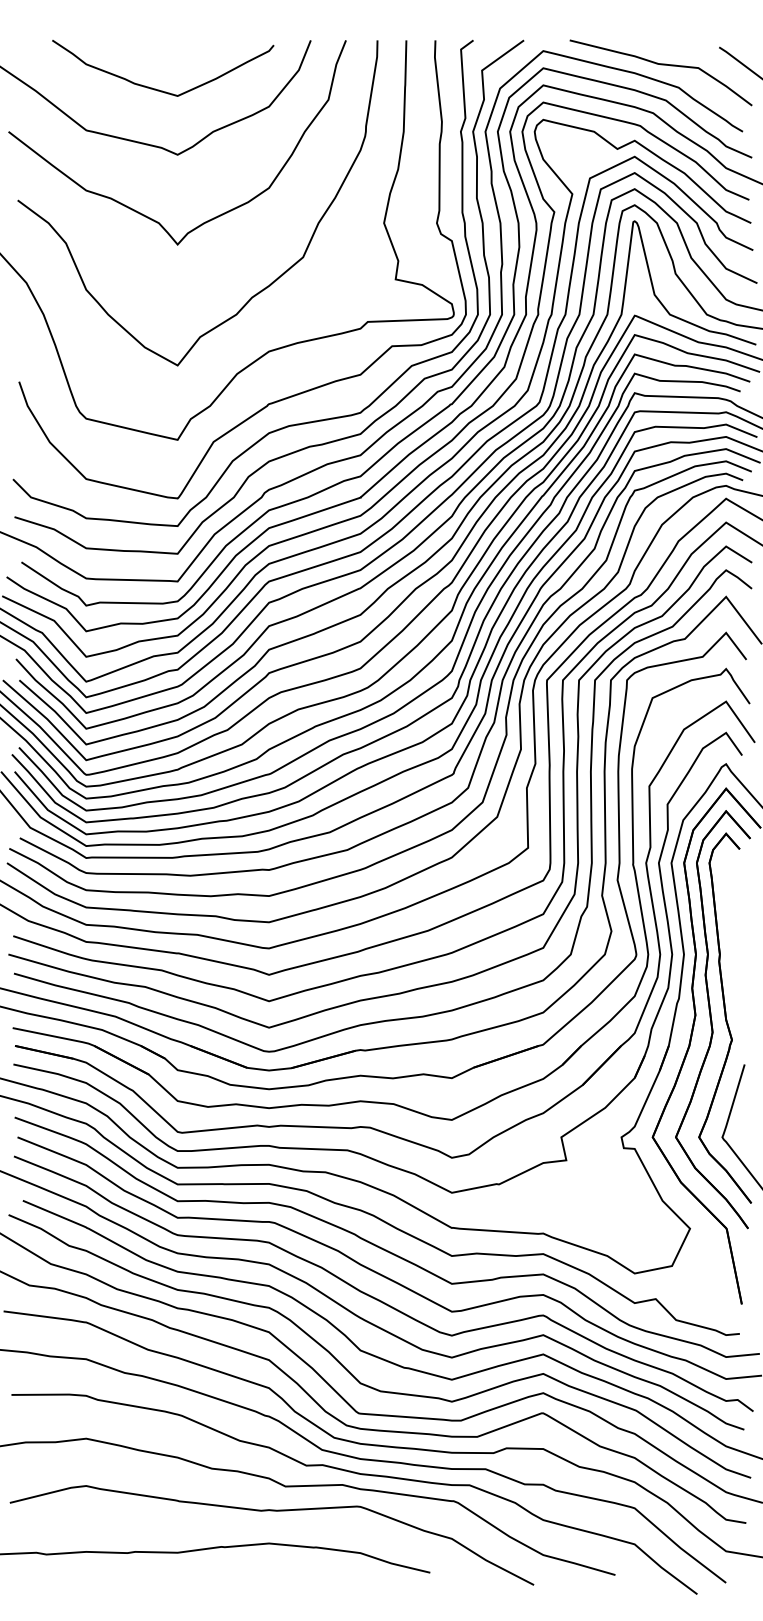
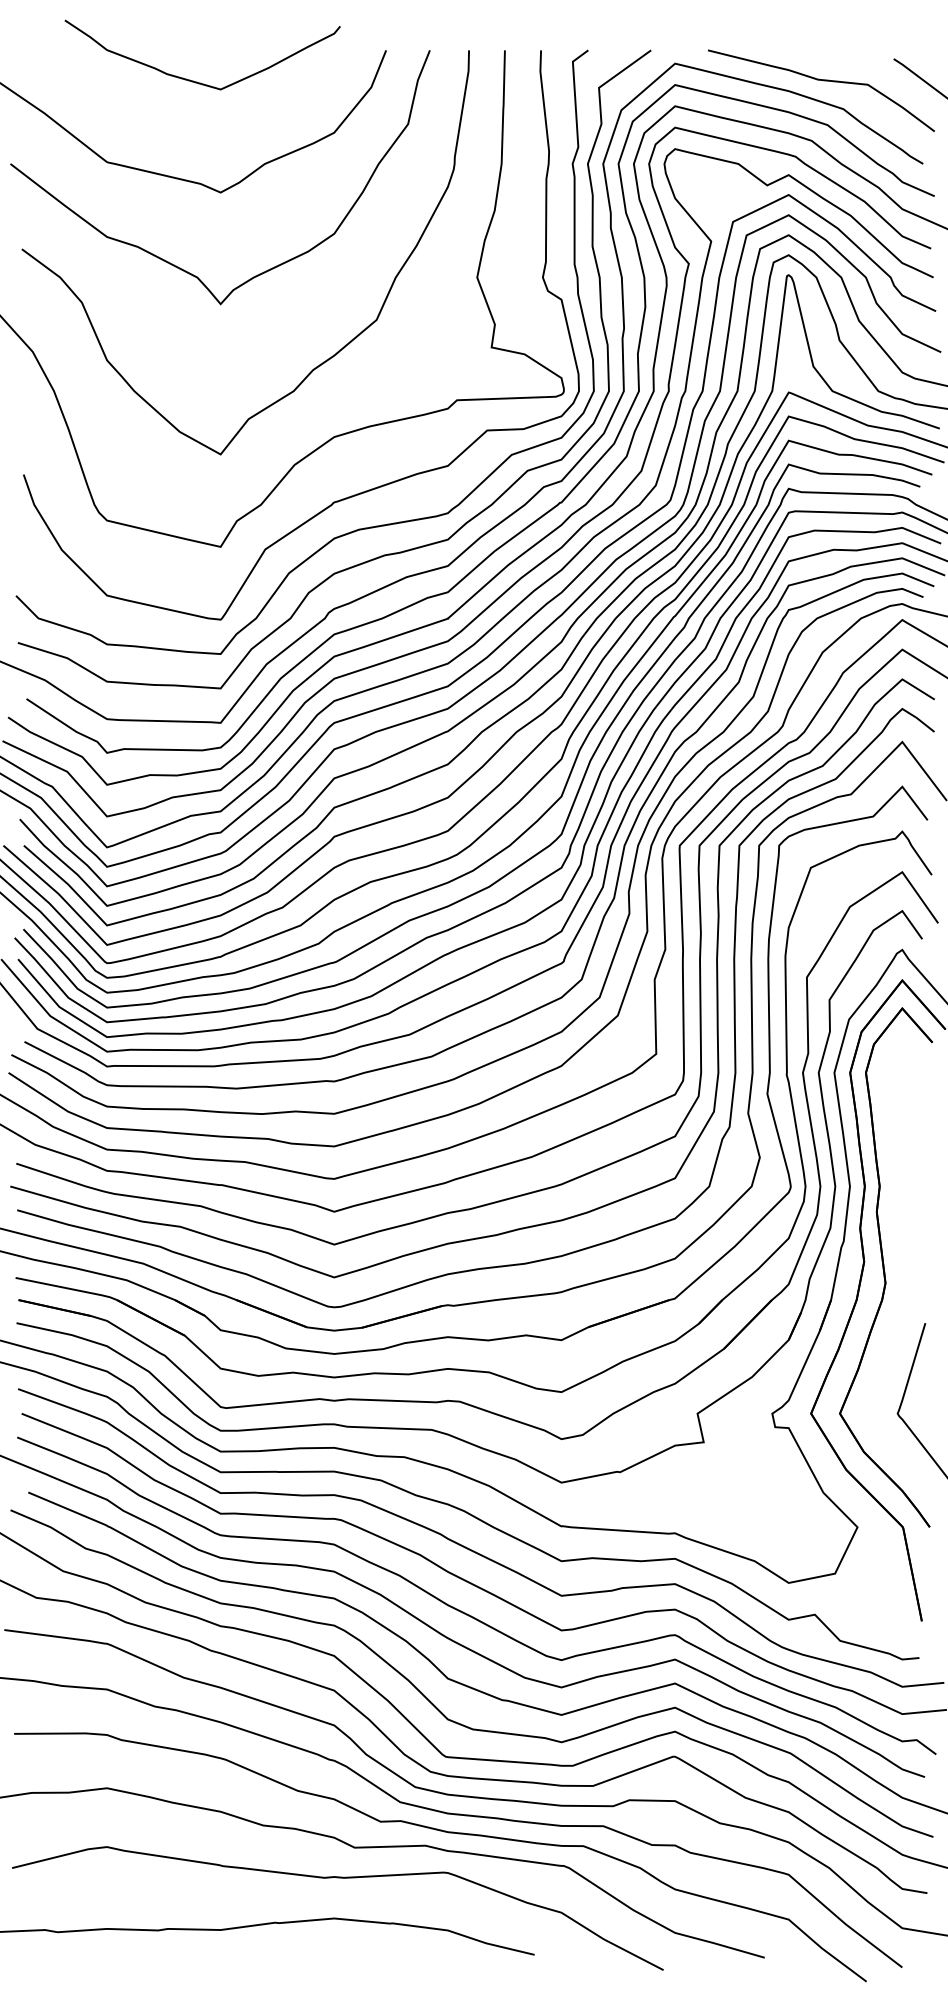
curve: (159, 89) -> (197, 81), moved
part: (724, 1018) -> (900, 1265), removed

